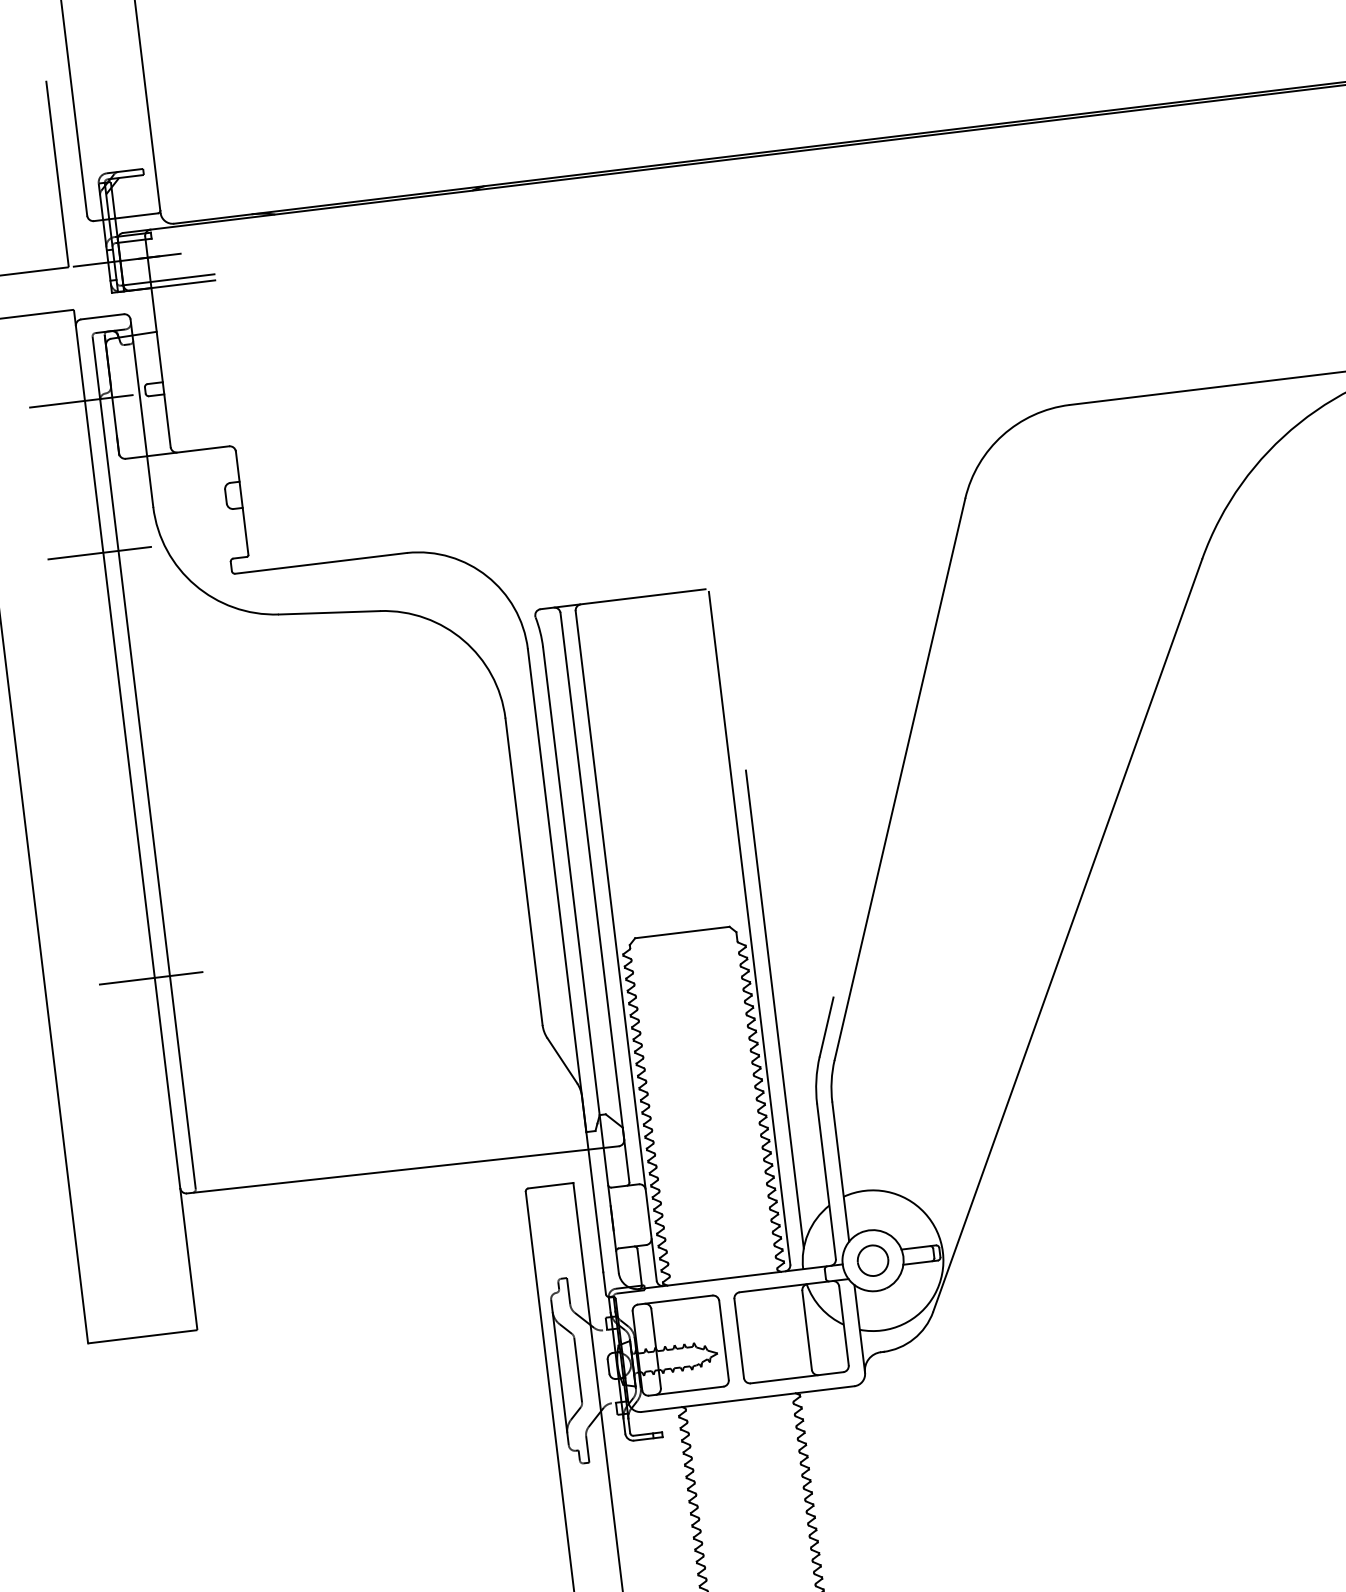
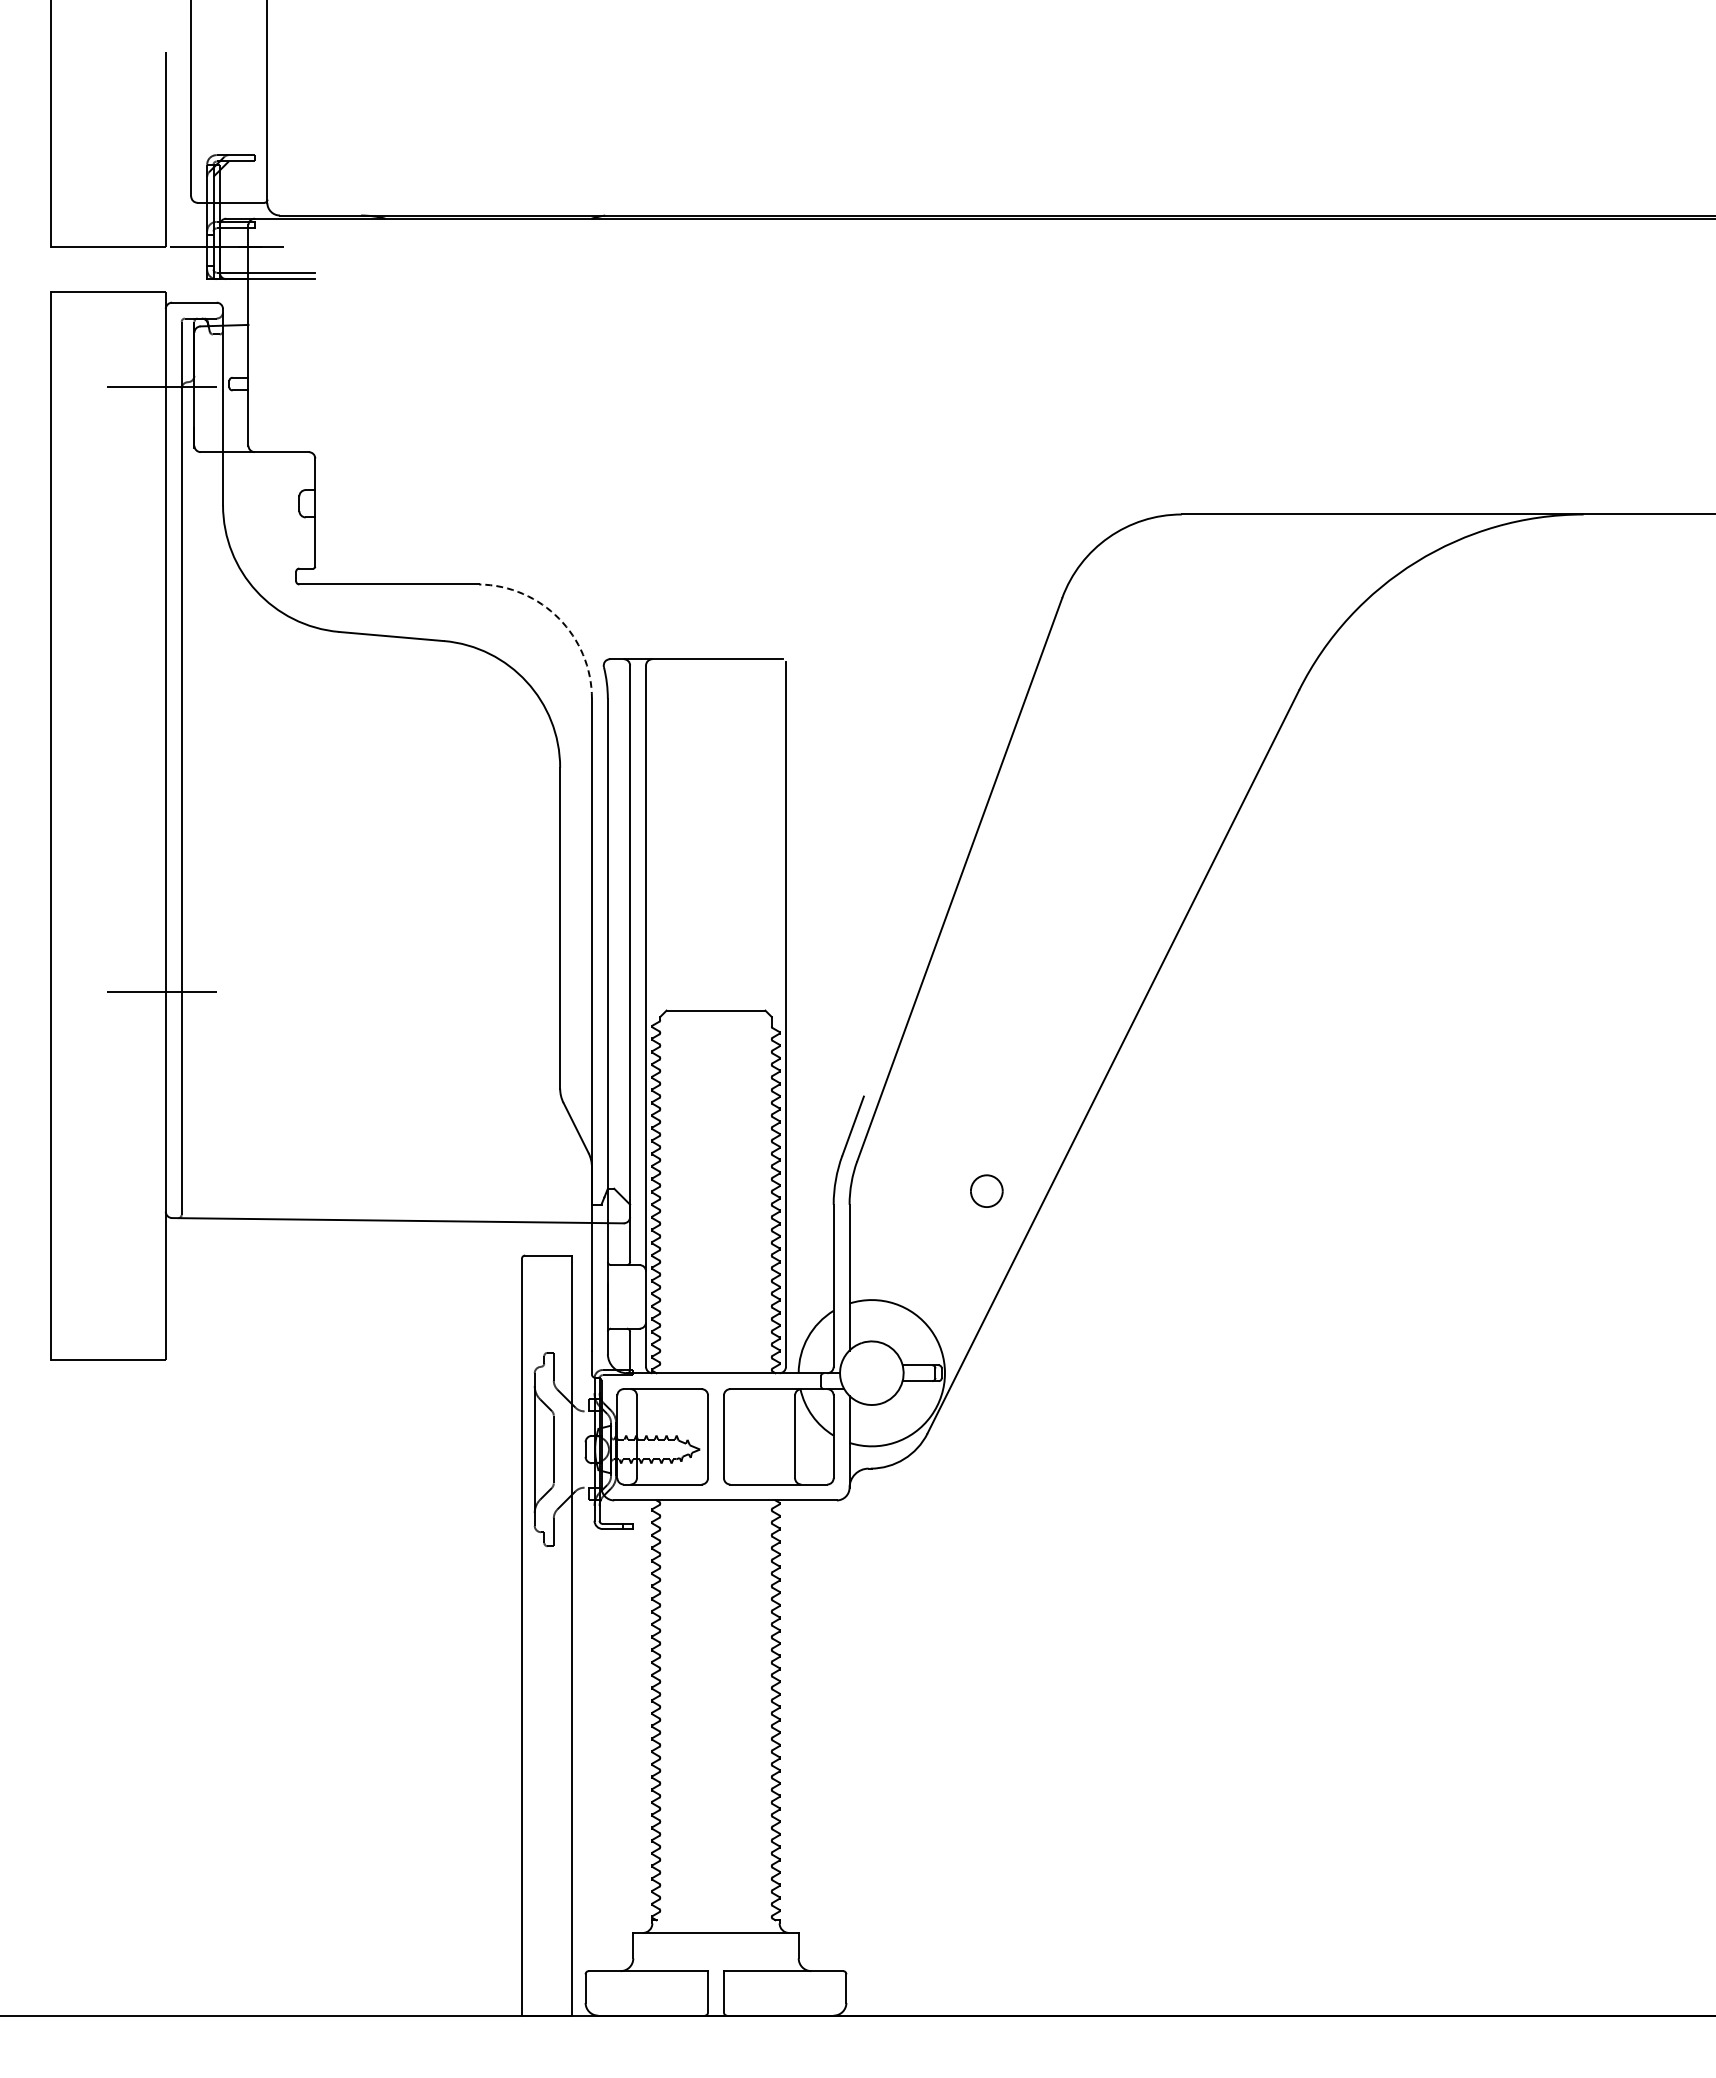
line: (99, 553) -> (161, 546), removed
arc: (487, 576) -> (559, 618), solid -> dashed
line: (774, 1009) -> (801, 1101), removed
part: (872, 1260) -> (986, 1190), moved

